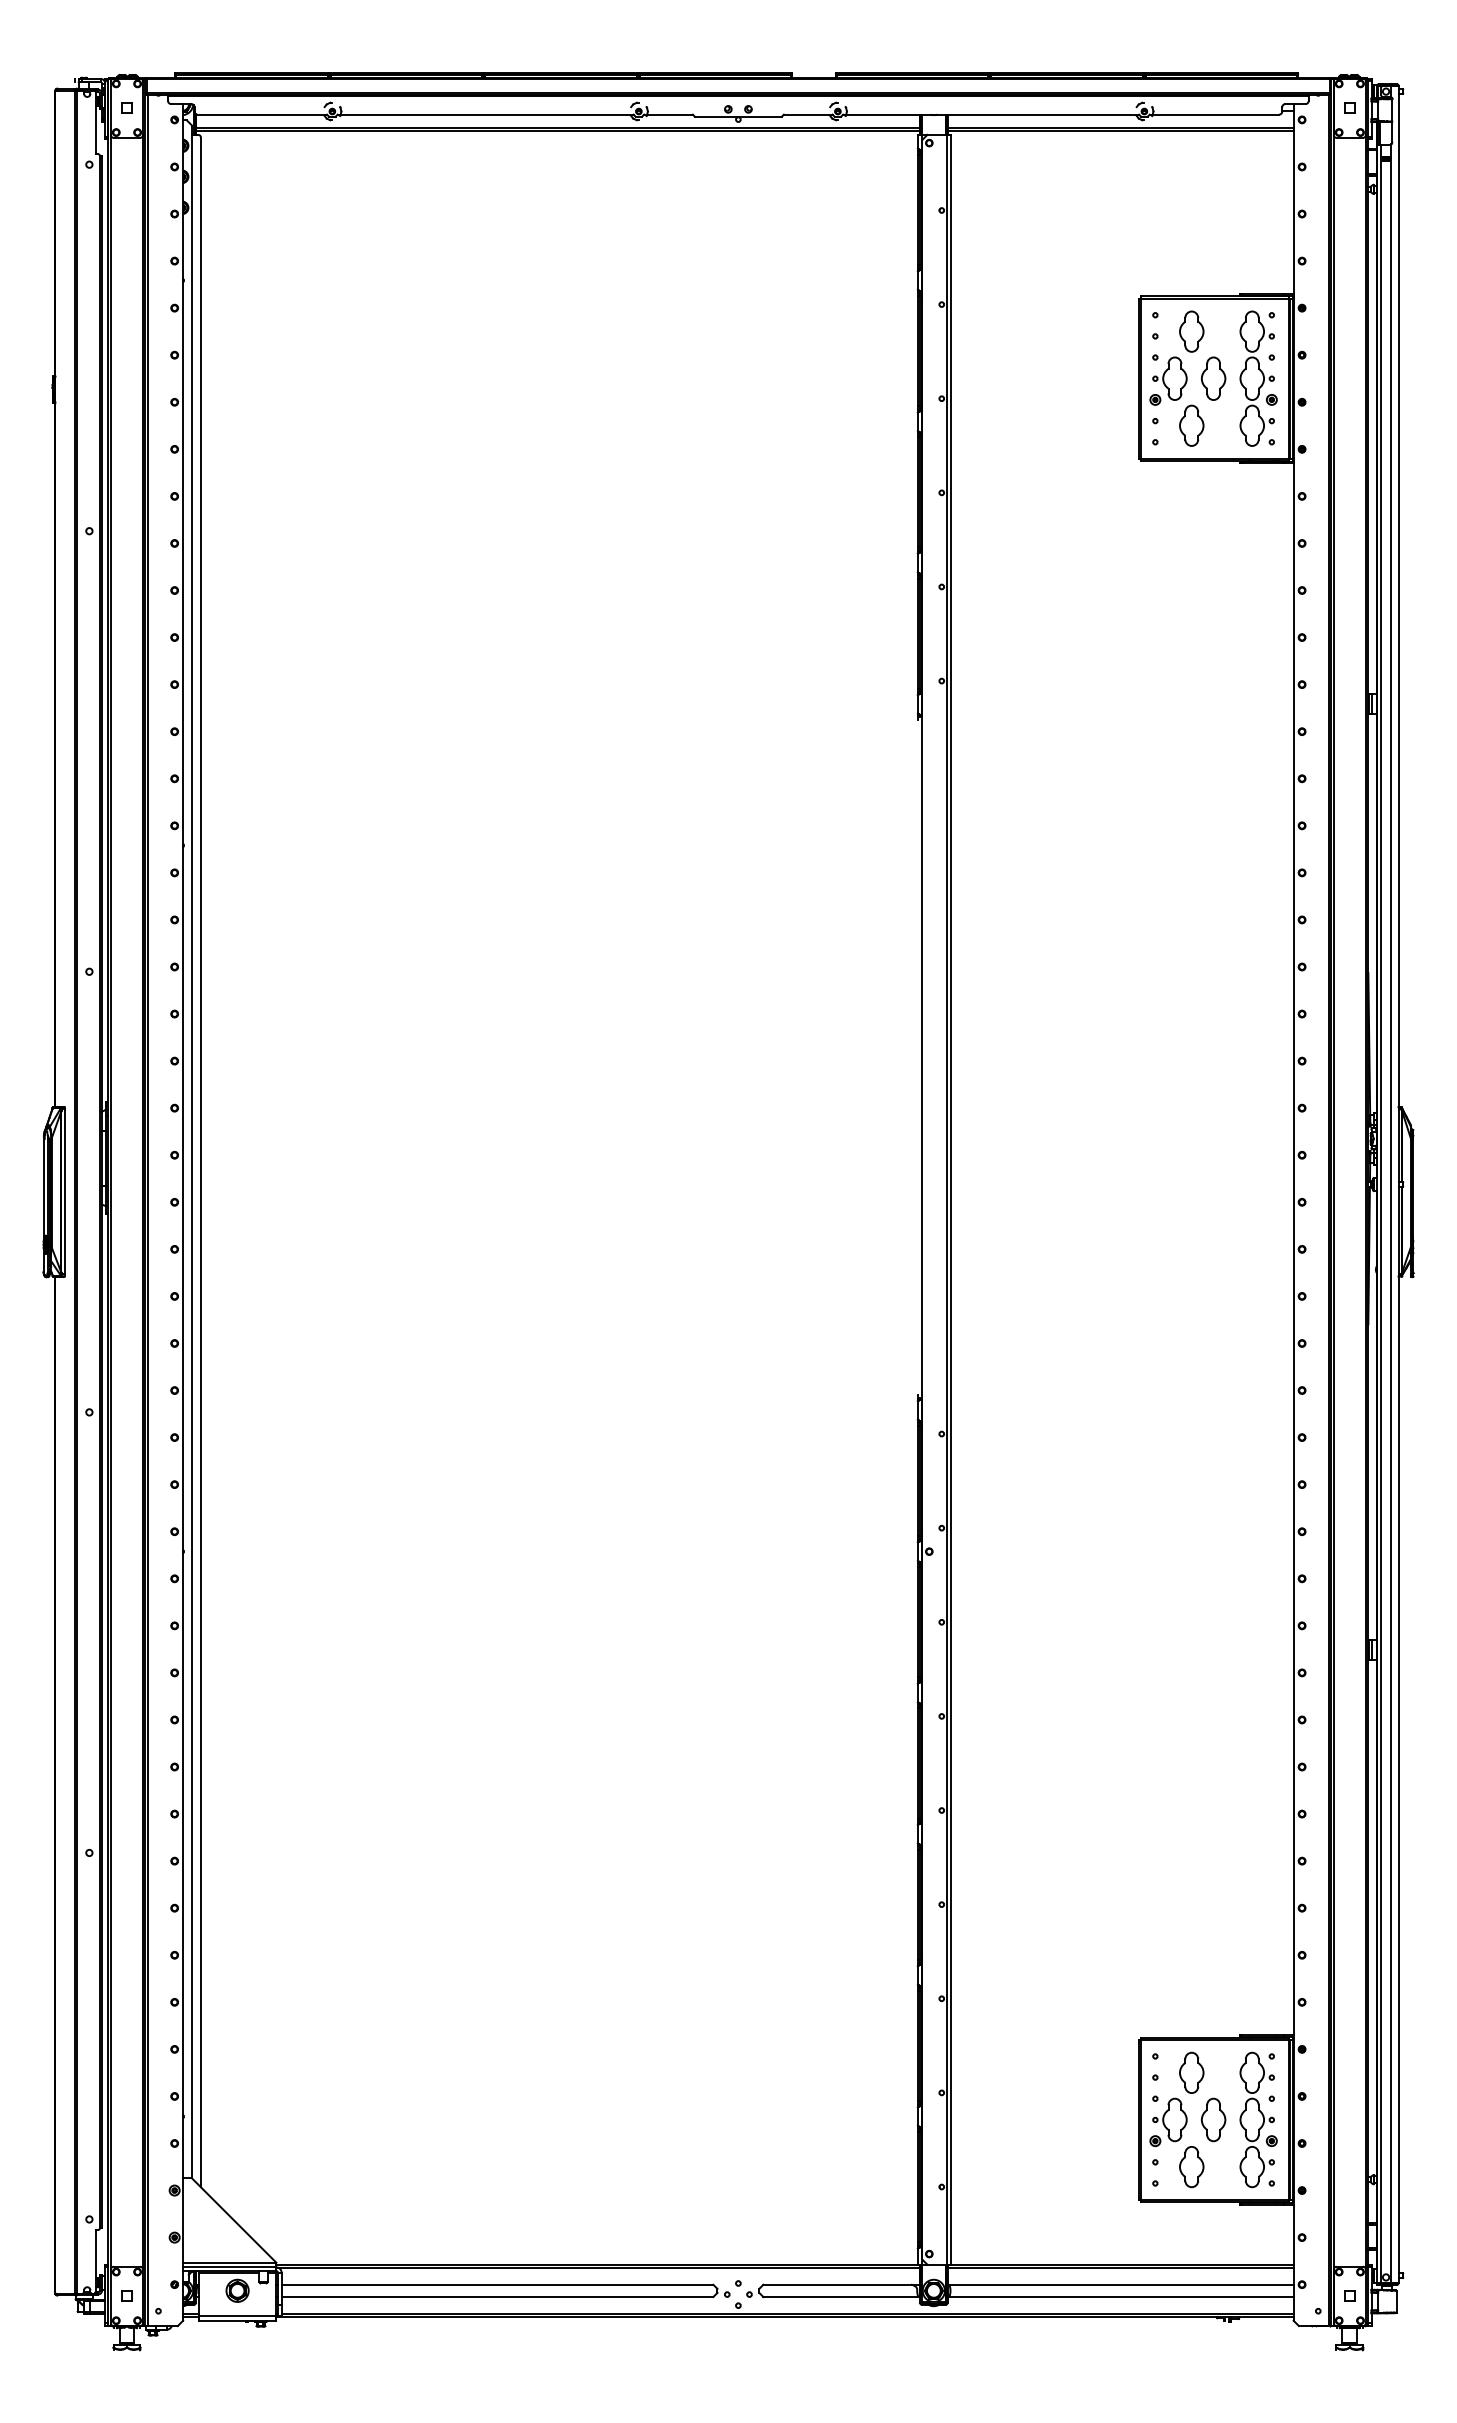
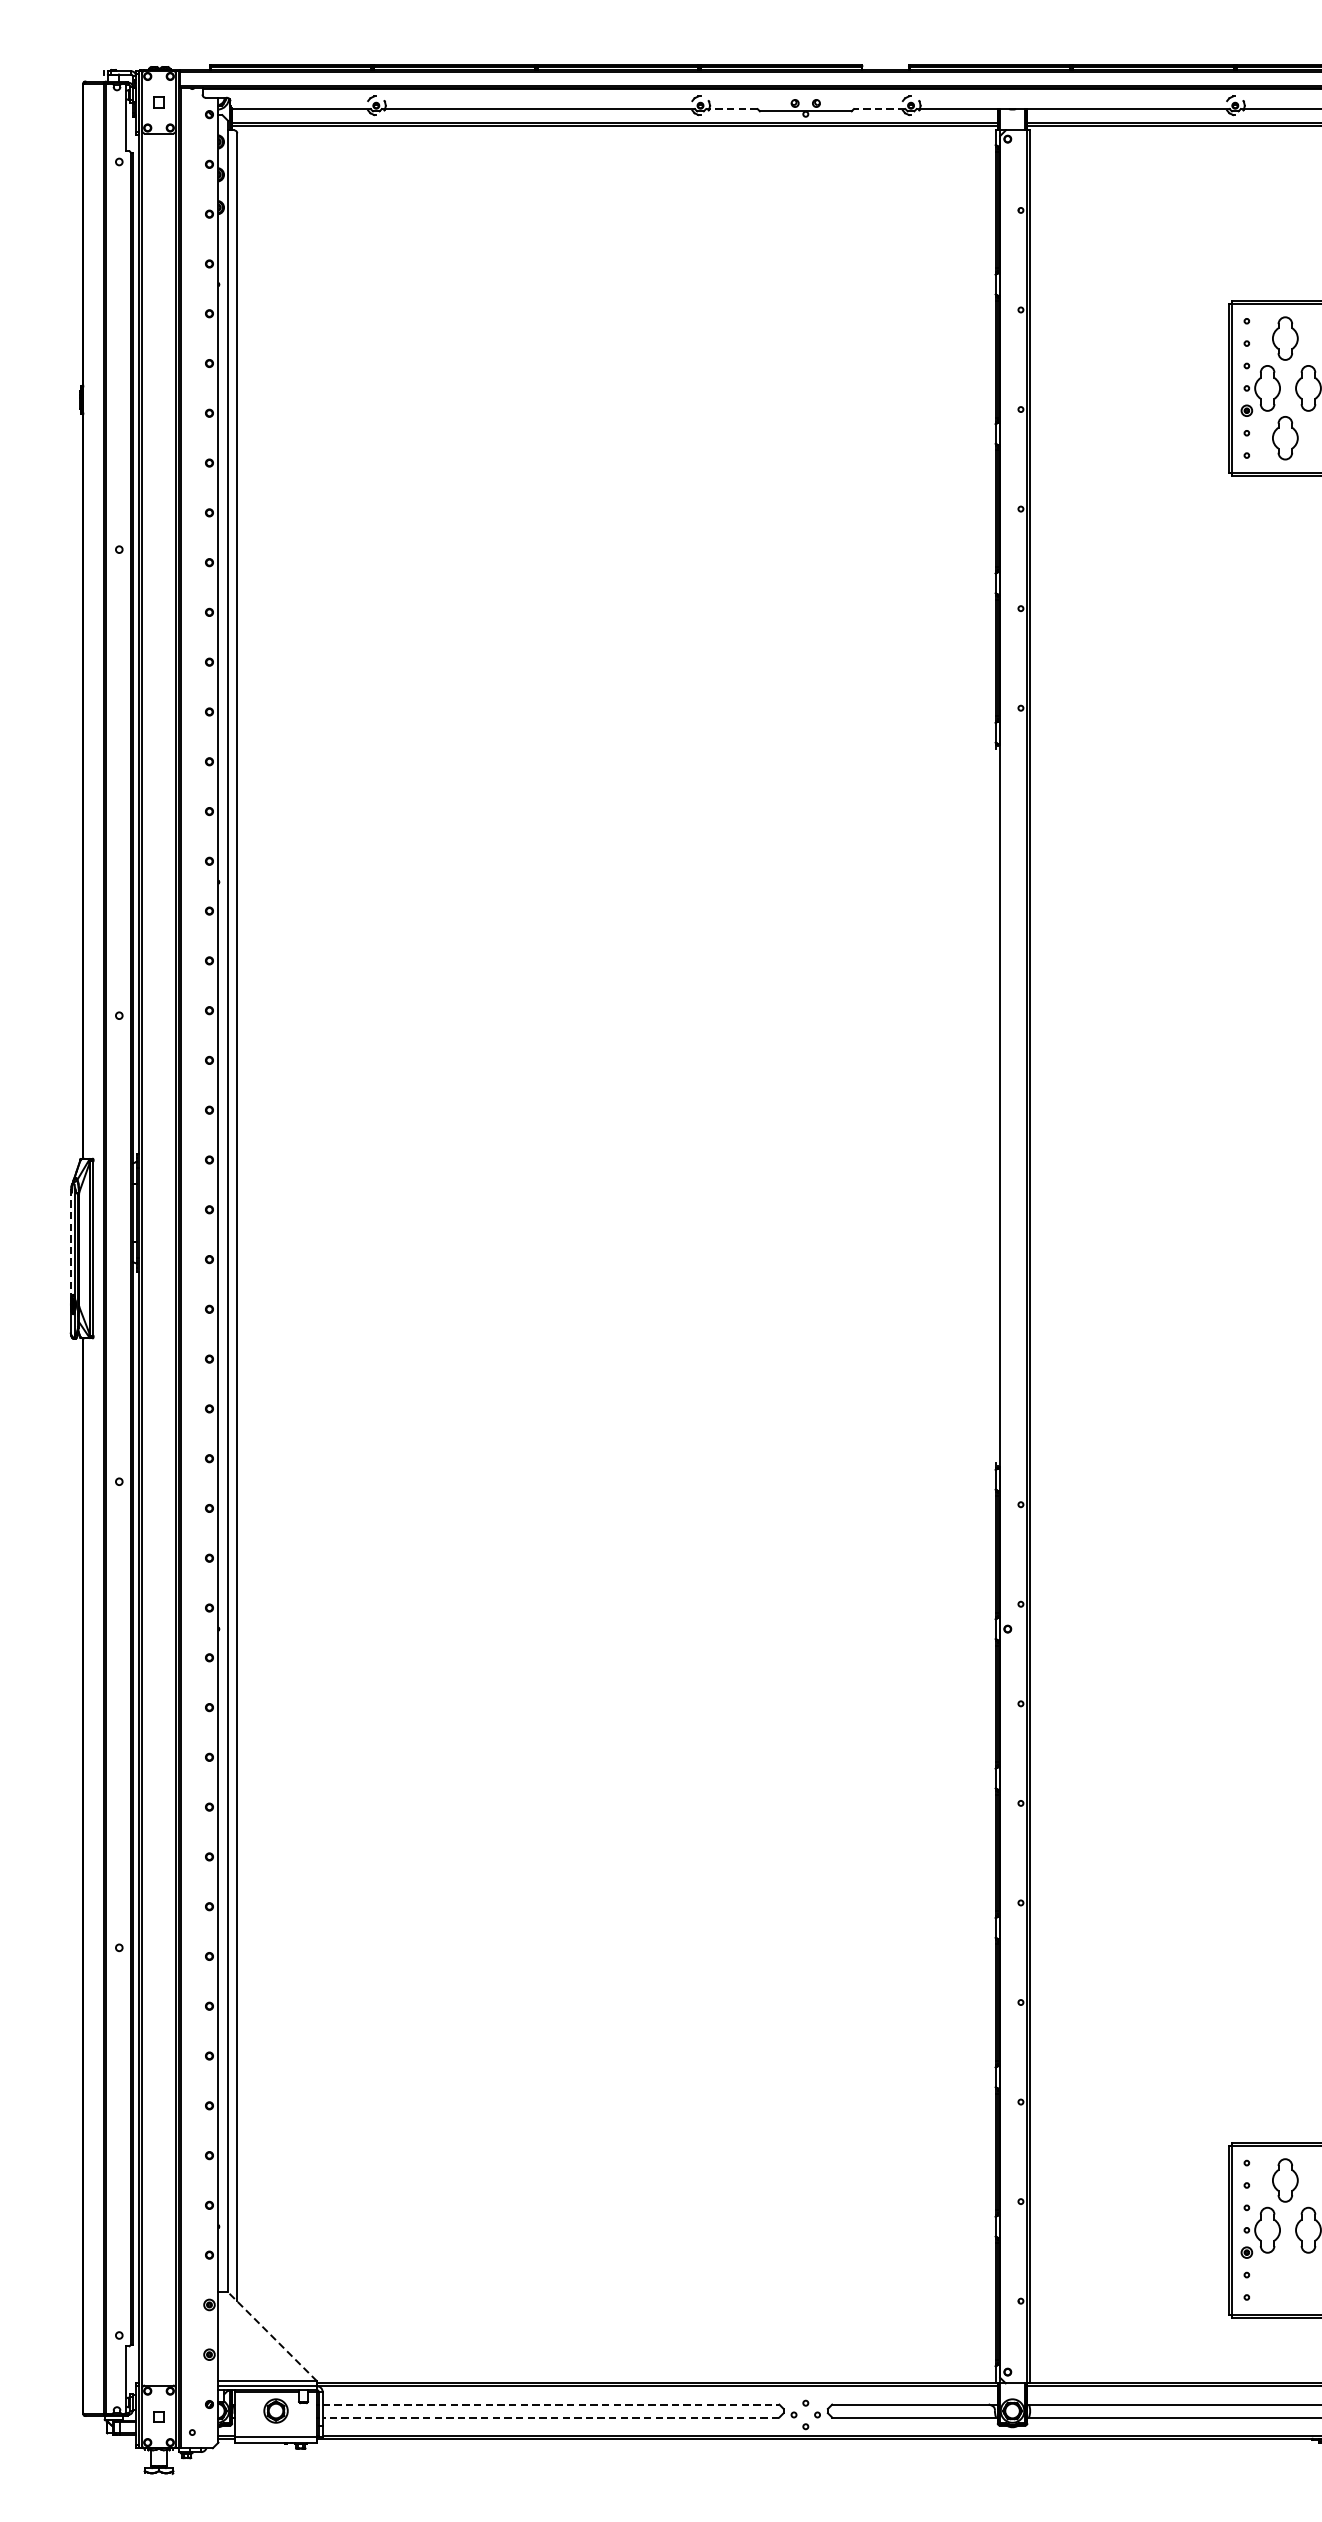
line: (668, 114) -> (731, 108), solid -> dashed
line: (807, 114) -> (878, 108), solid -> dashed
line: (43, 1188) -> (70, 1244), solid -> dashed
part: (1191, 2167) -> (1285, 2280), removed
line: (234, 2220) -> (272, 2336), solid -> dashed
line: (497, 2284) -> (550, 2404), solid -> dashed
line: (497, 2296) -> (550, 2417), solid -> dashed

